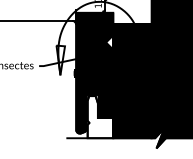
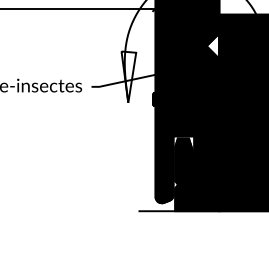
fill: (100, 117) -> (197, 175), added

